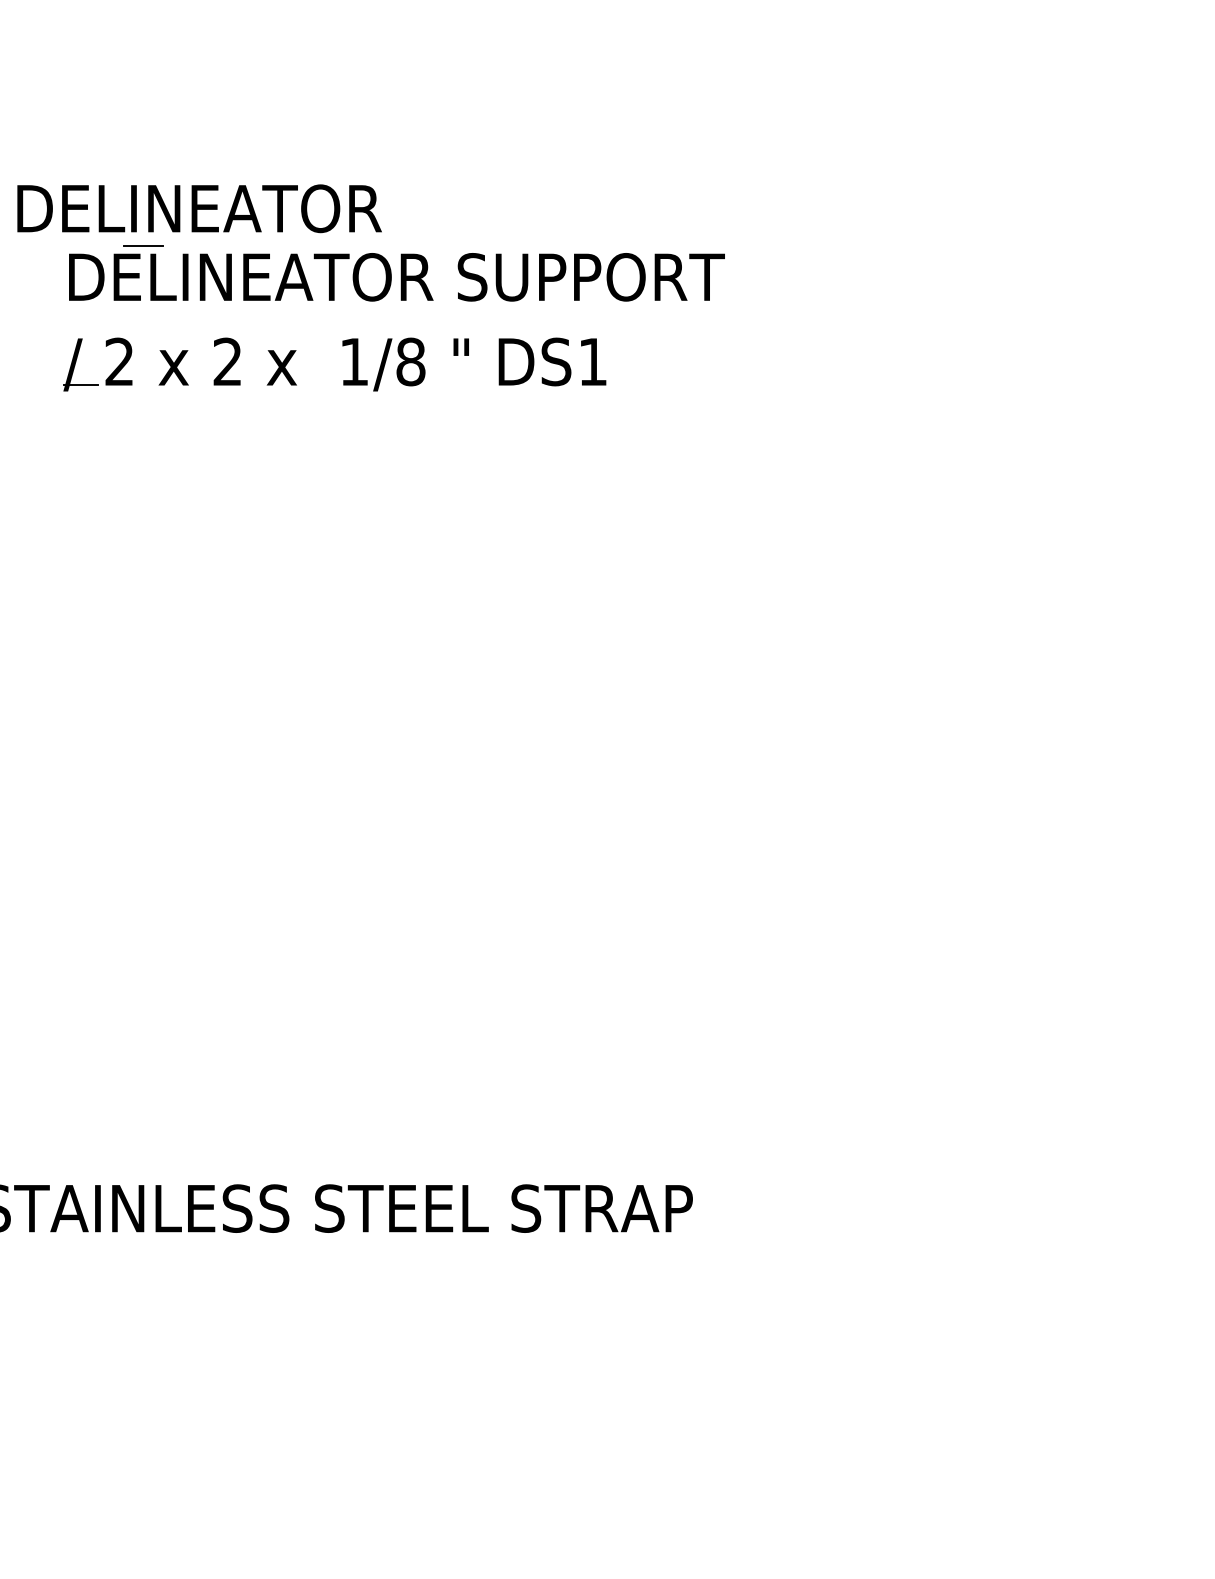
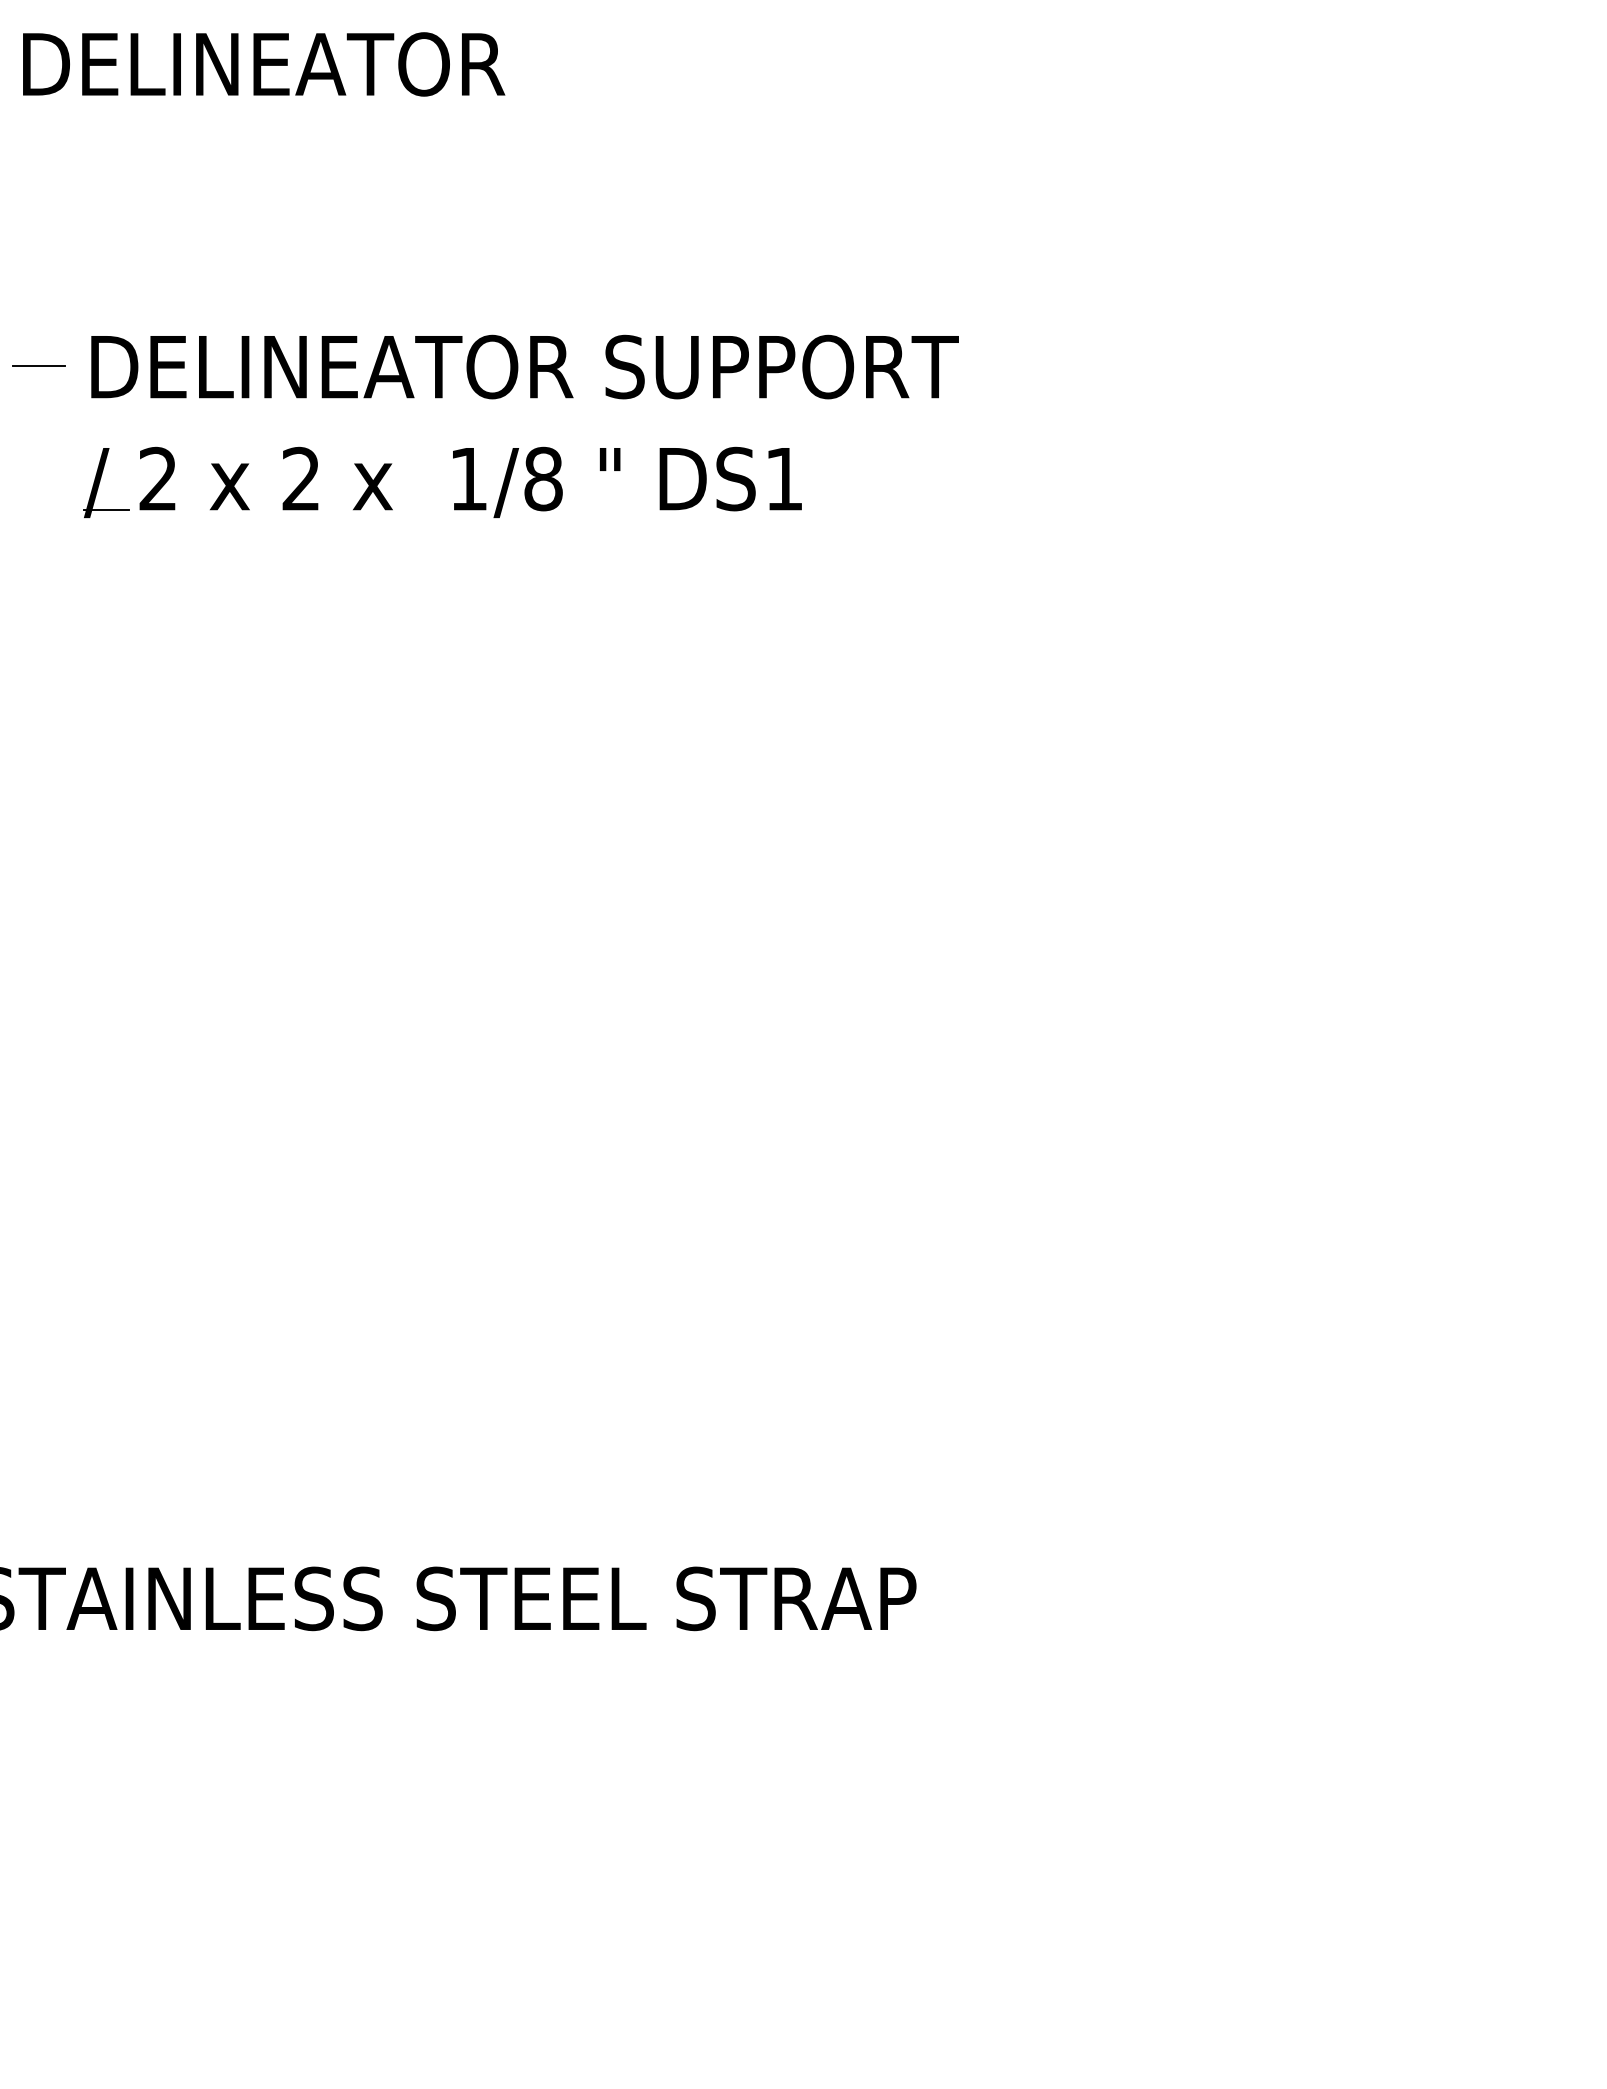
text: (199, 208) -> (264, 64), moved
line: (143, 245) -> (38, 365), moved

